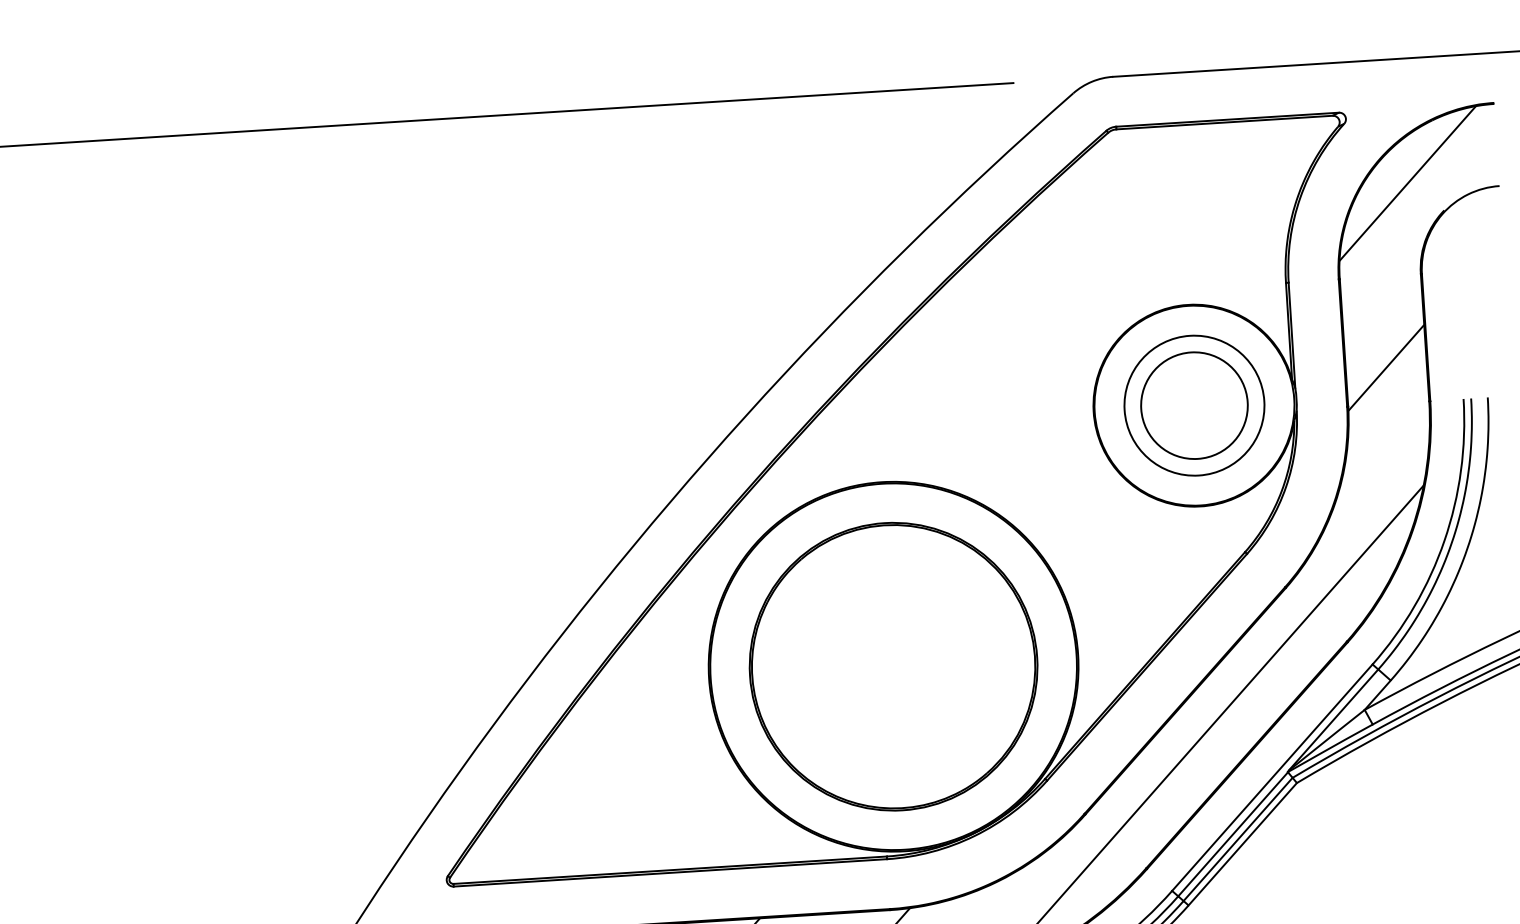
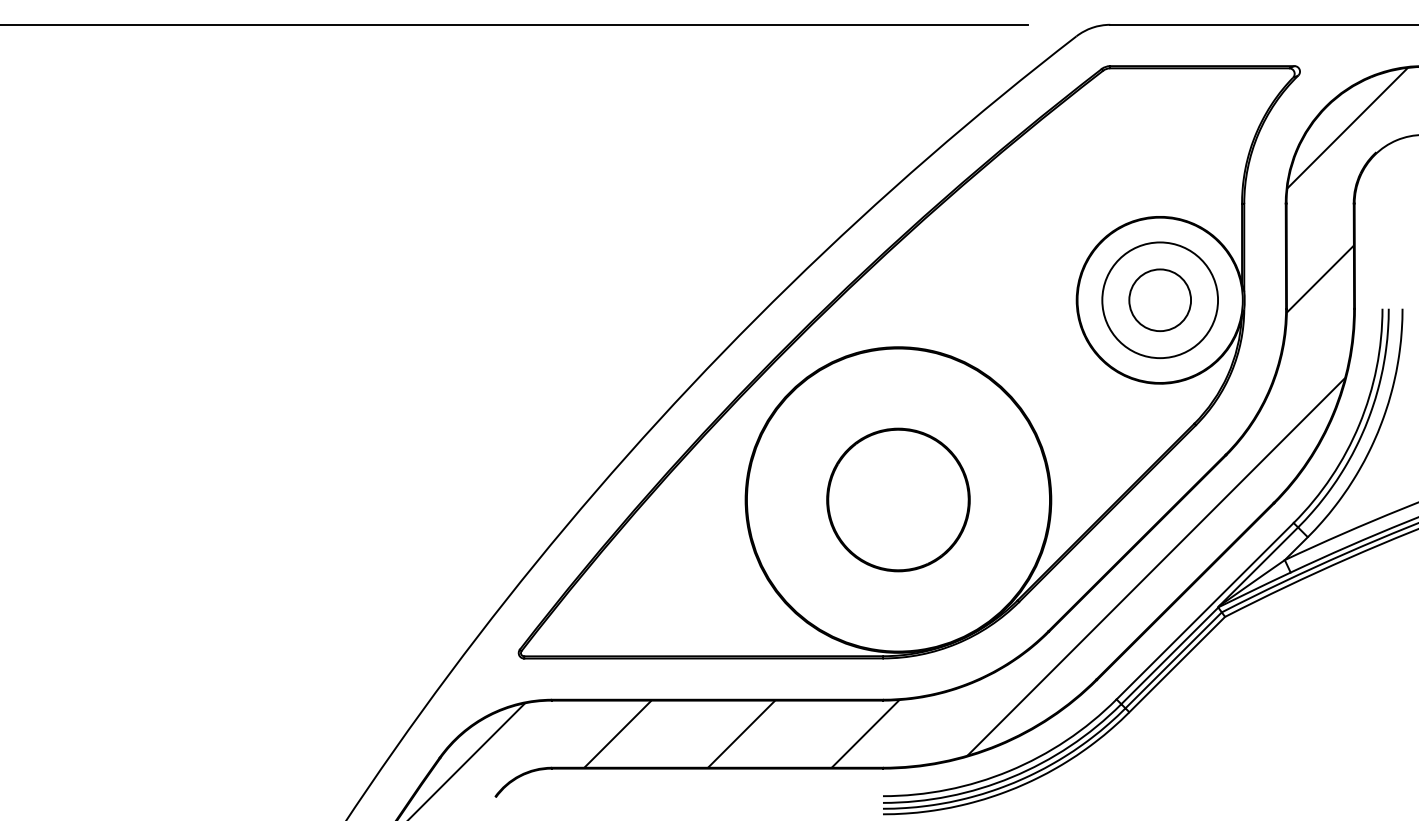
circle: (1194, 405) -> (1160, 300), size x0.7
part: (893, 666) -> (898, 499), size x0.6

